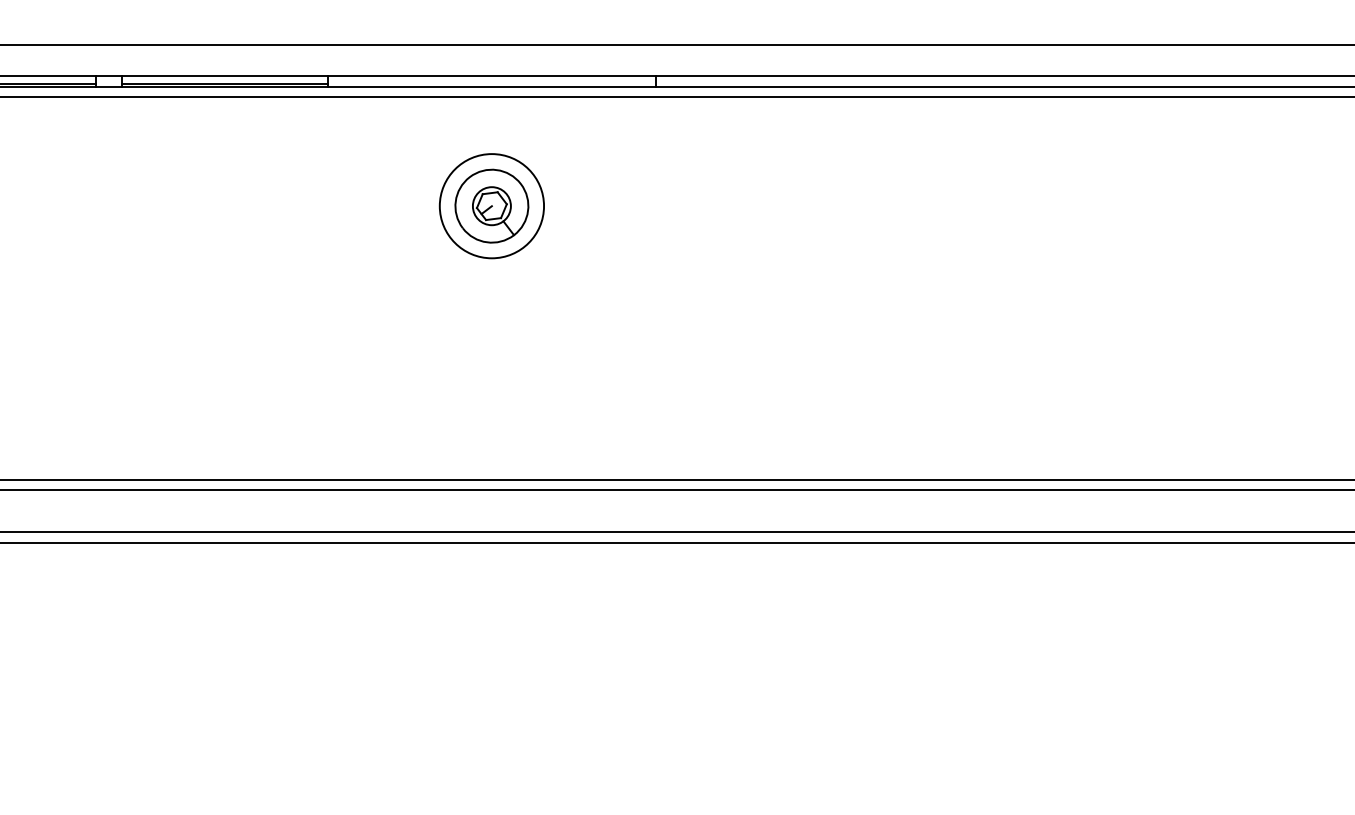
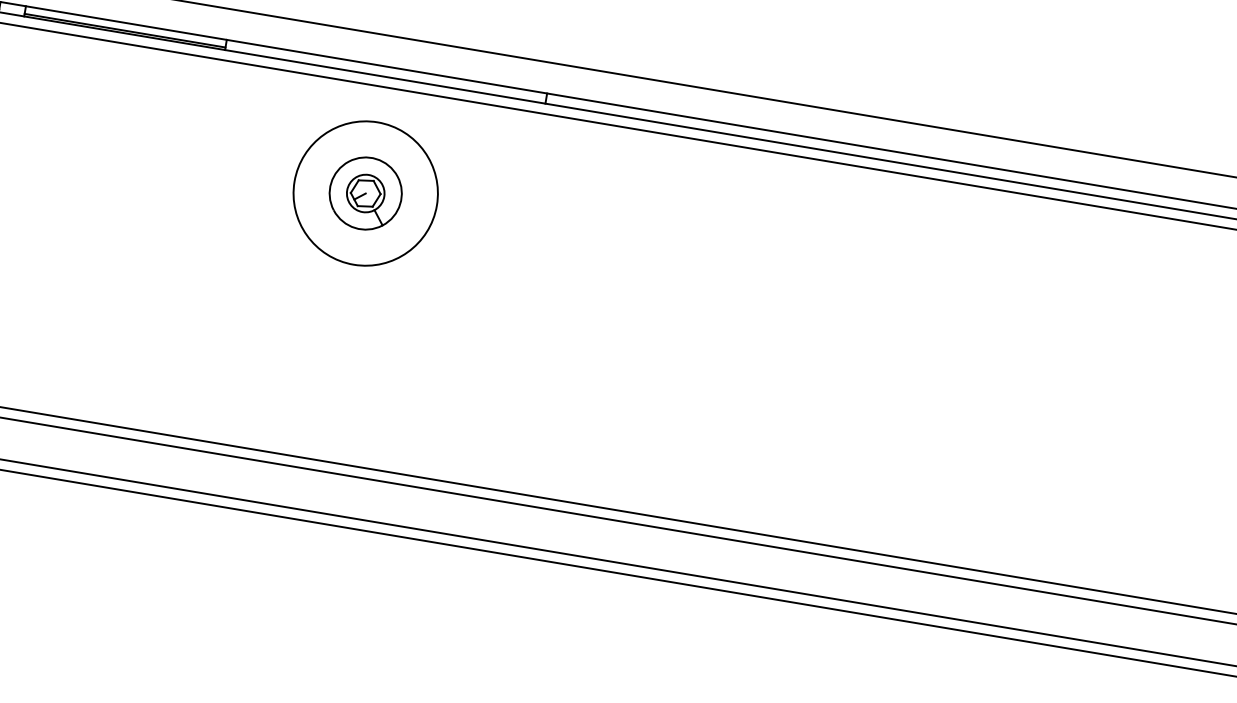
circle: (491, 206) -> (365, 193), size x1.4

